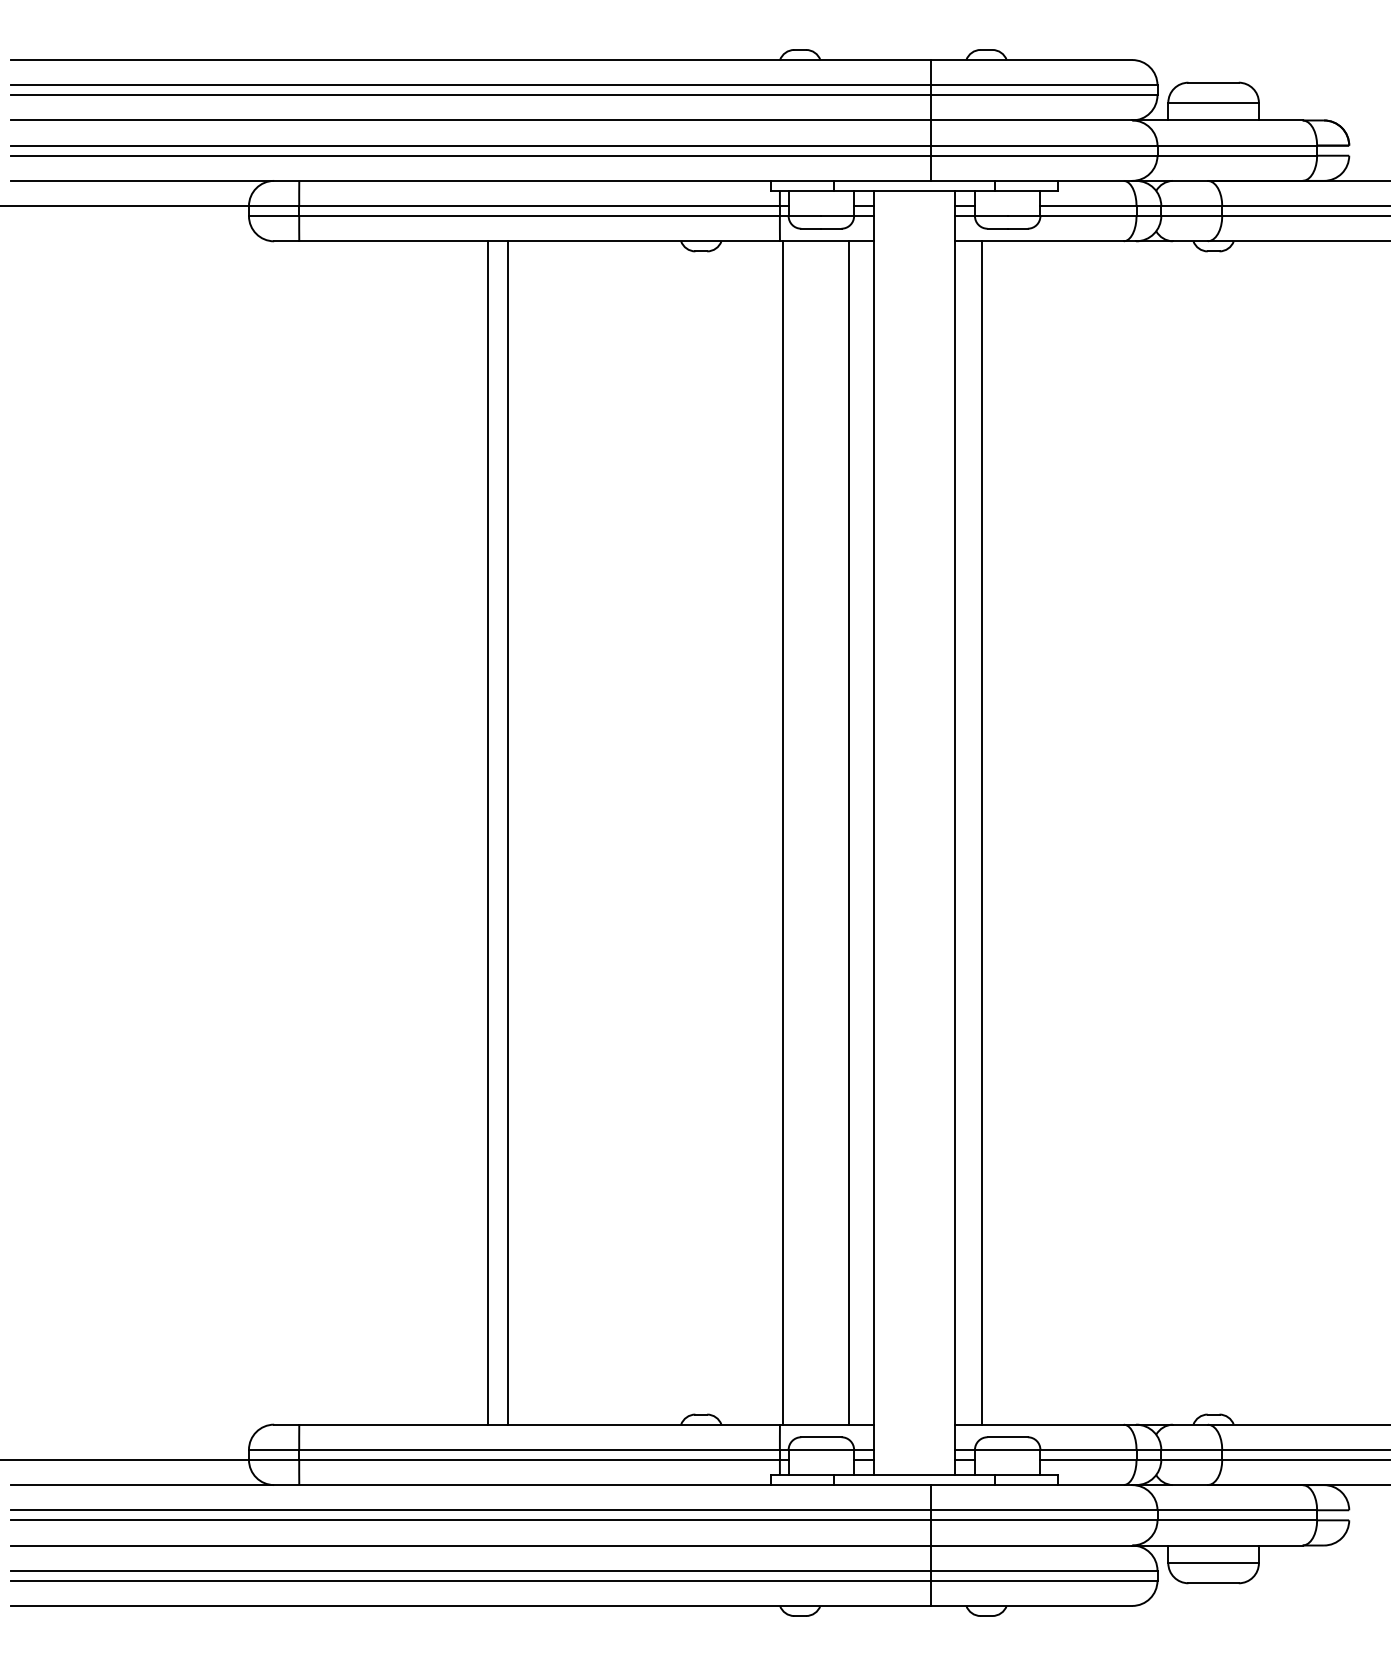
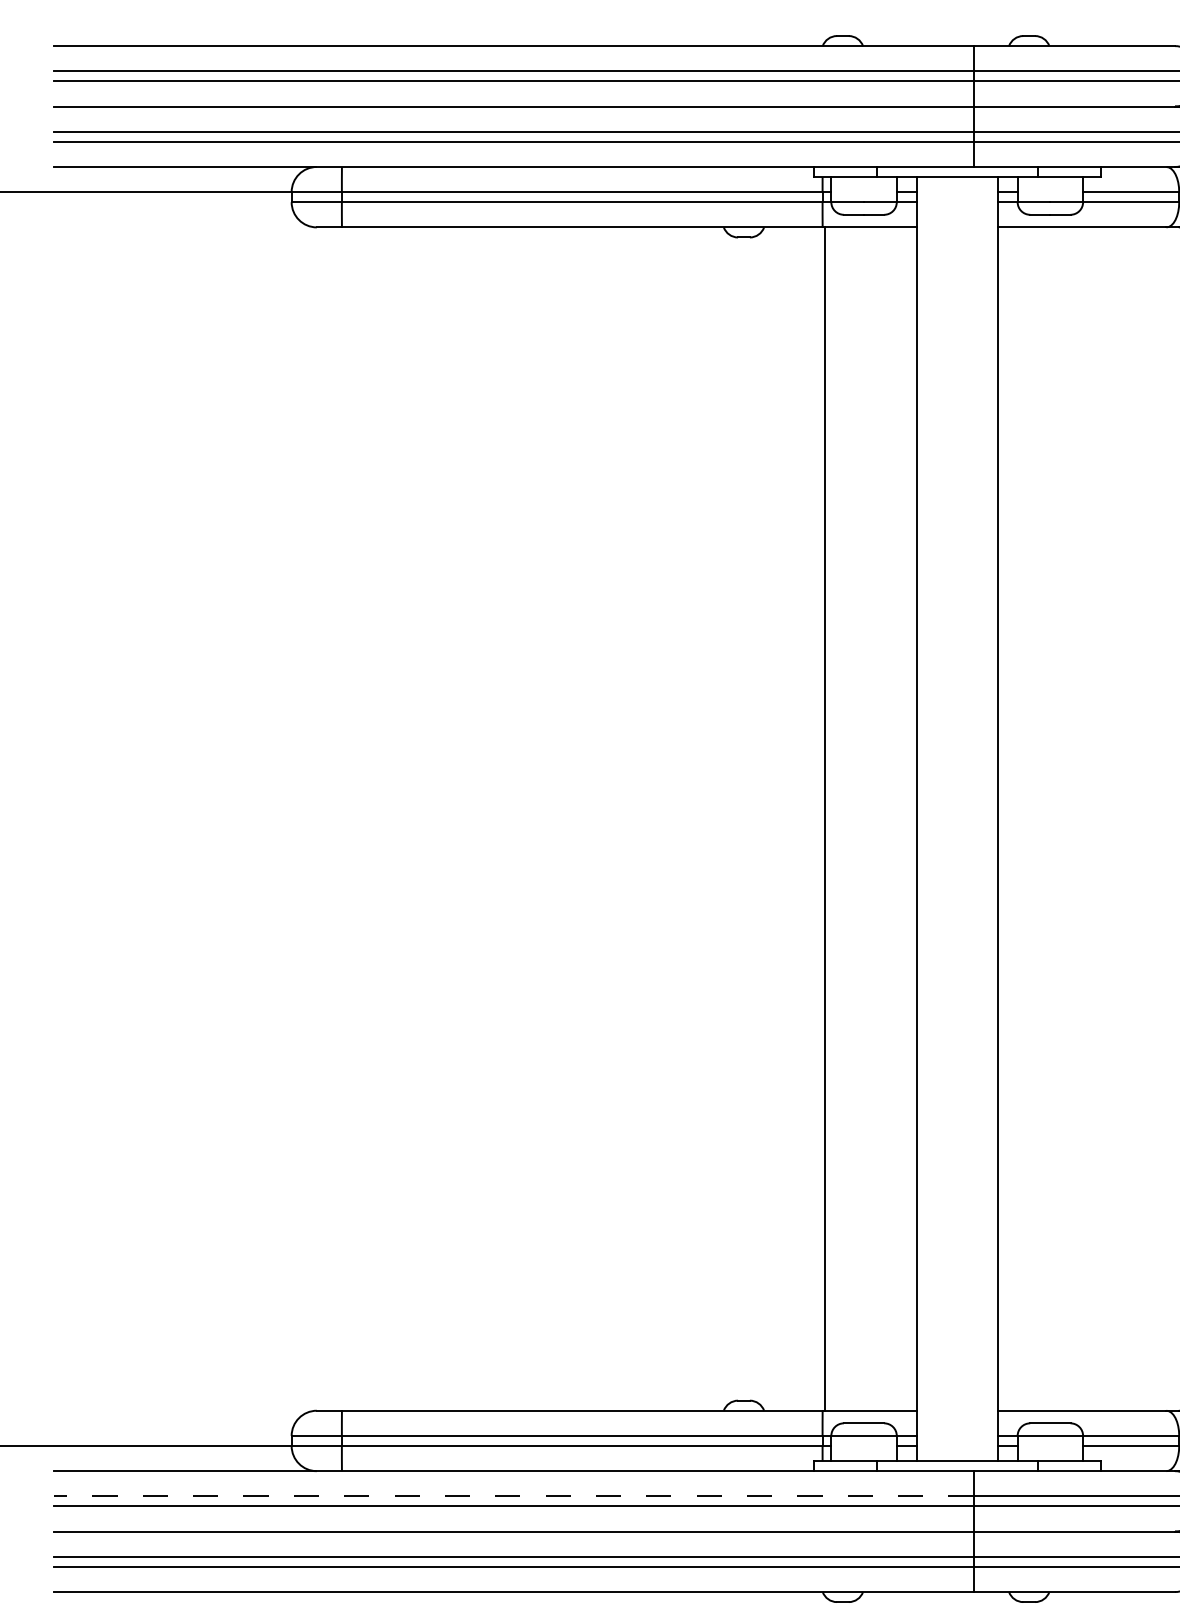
line: (487, 832) -> (530, 818), removed
line: (507, 832) -> (550, 818), removed
line: (849, 832) -> (892, 818), removed
line: (982, 832) -> (1025, 818), removed
line: (470, 1510) -> (513, 1496), solid -> dashed

